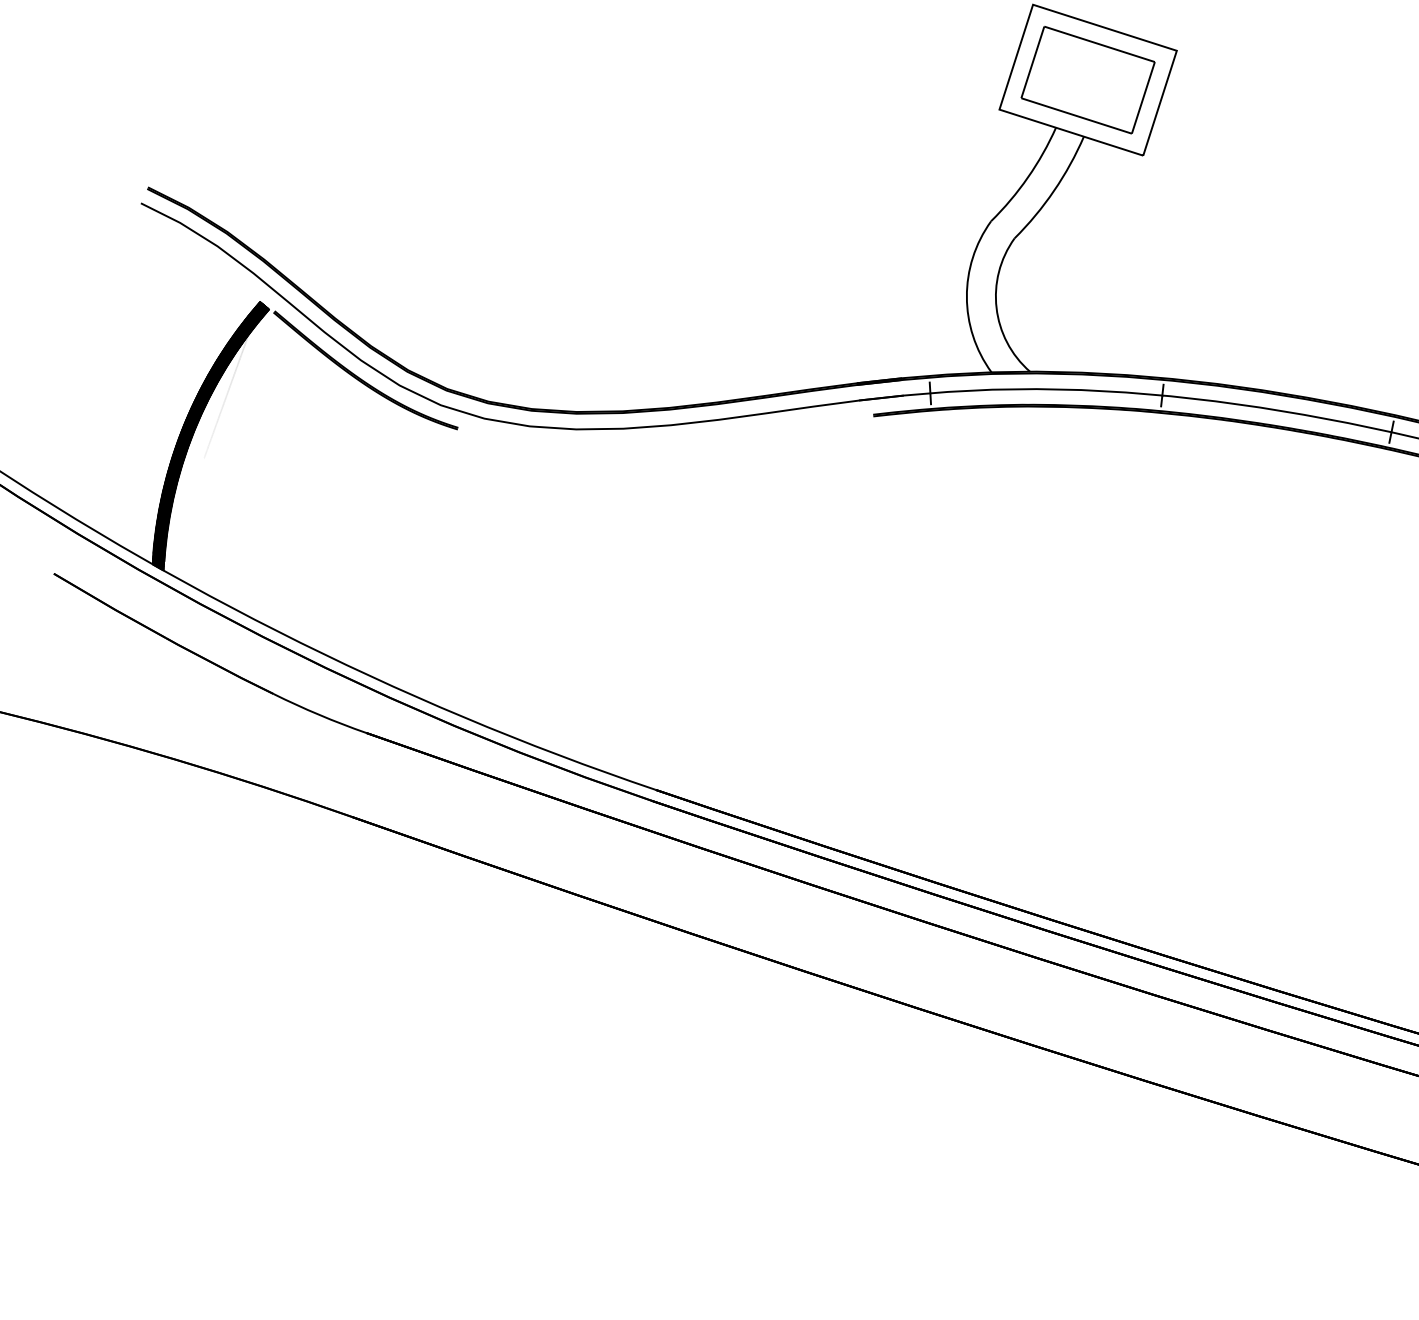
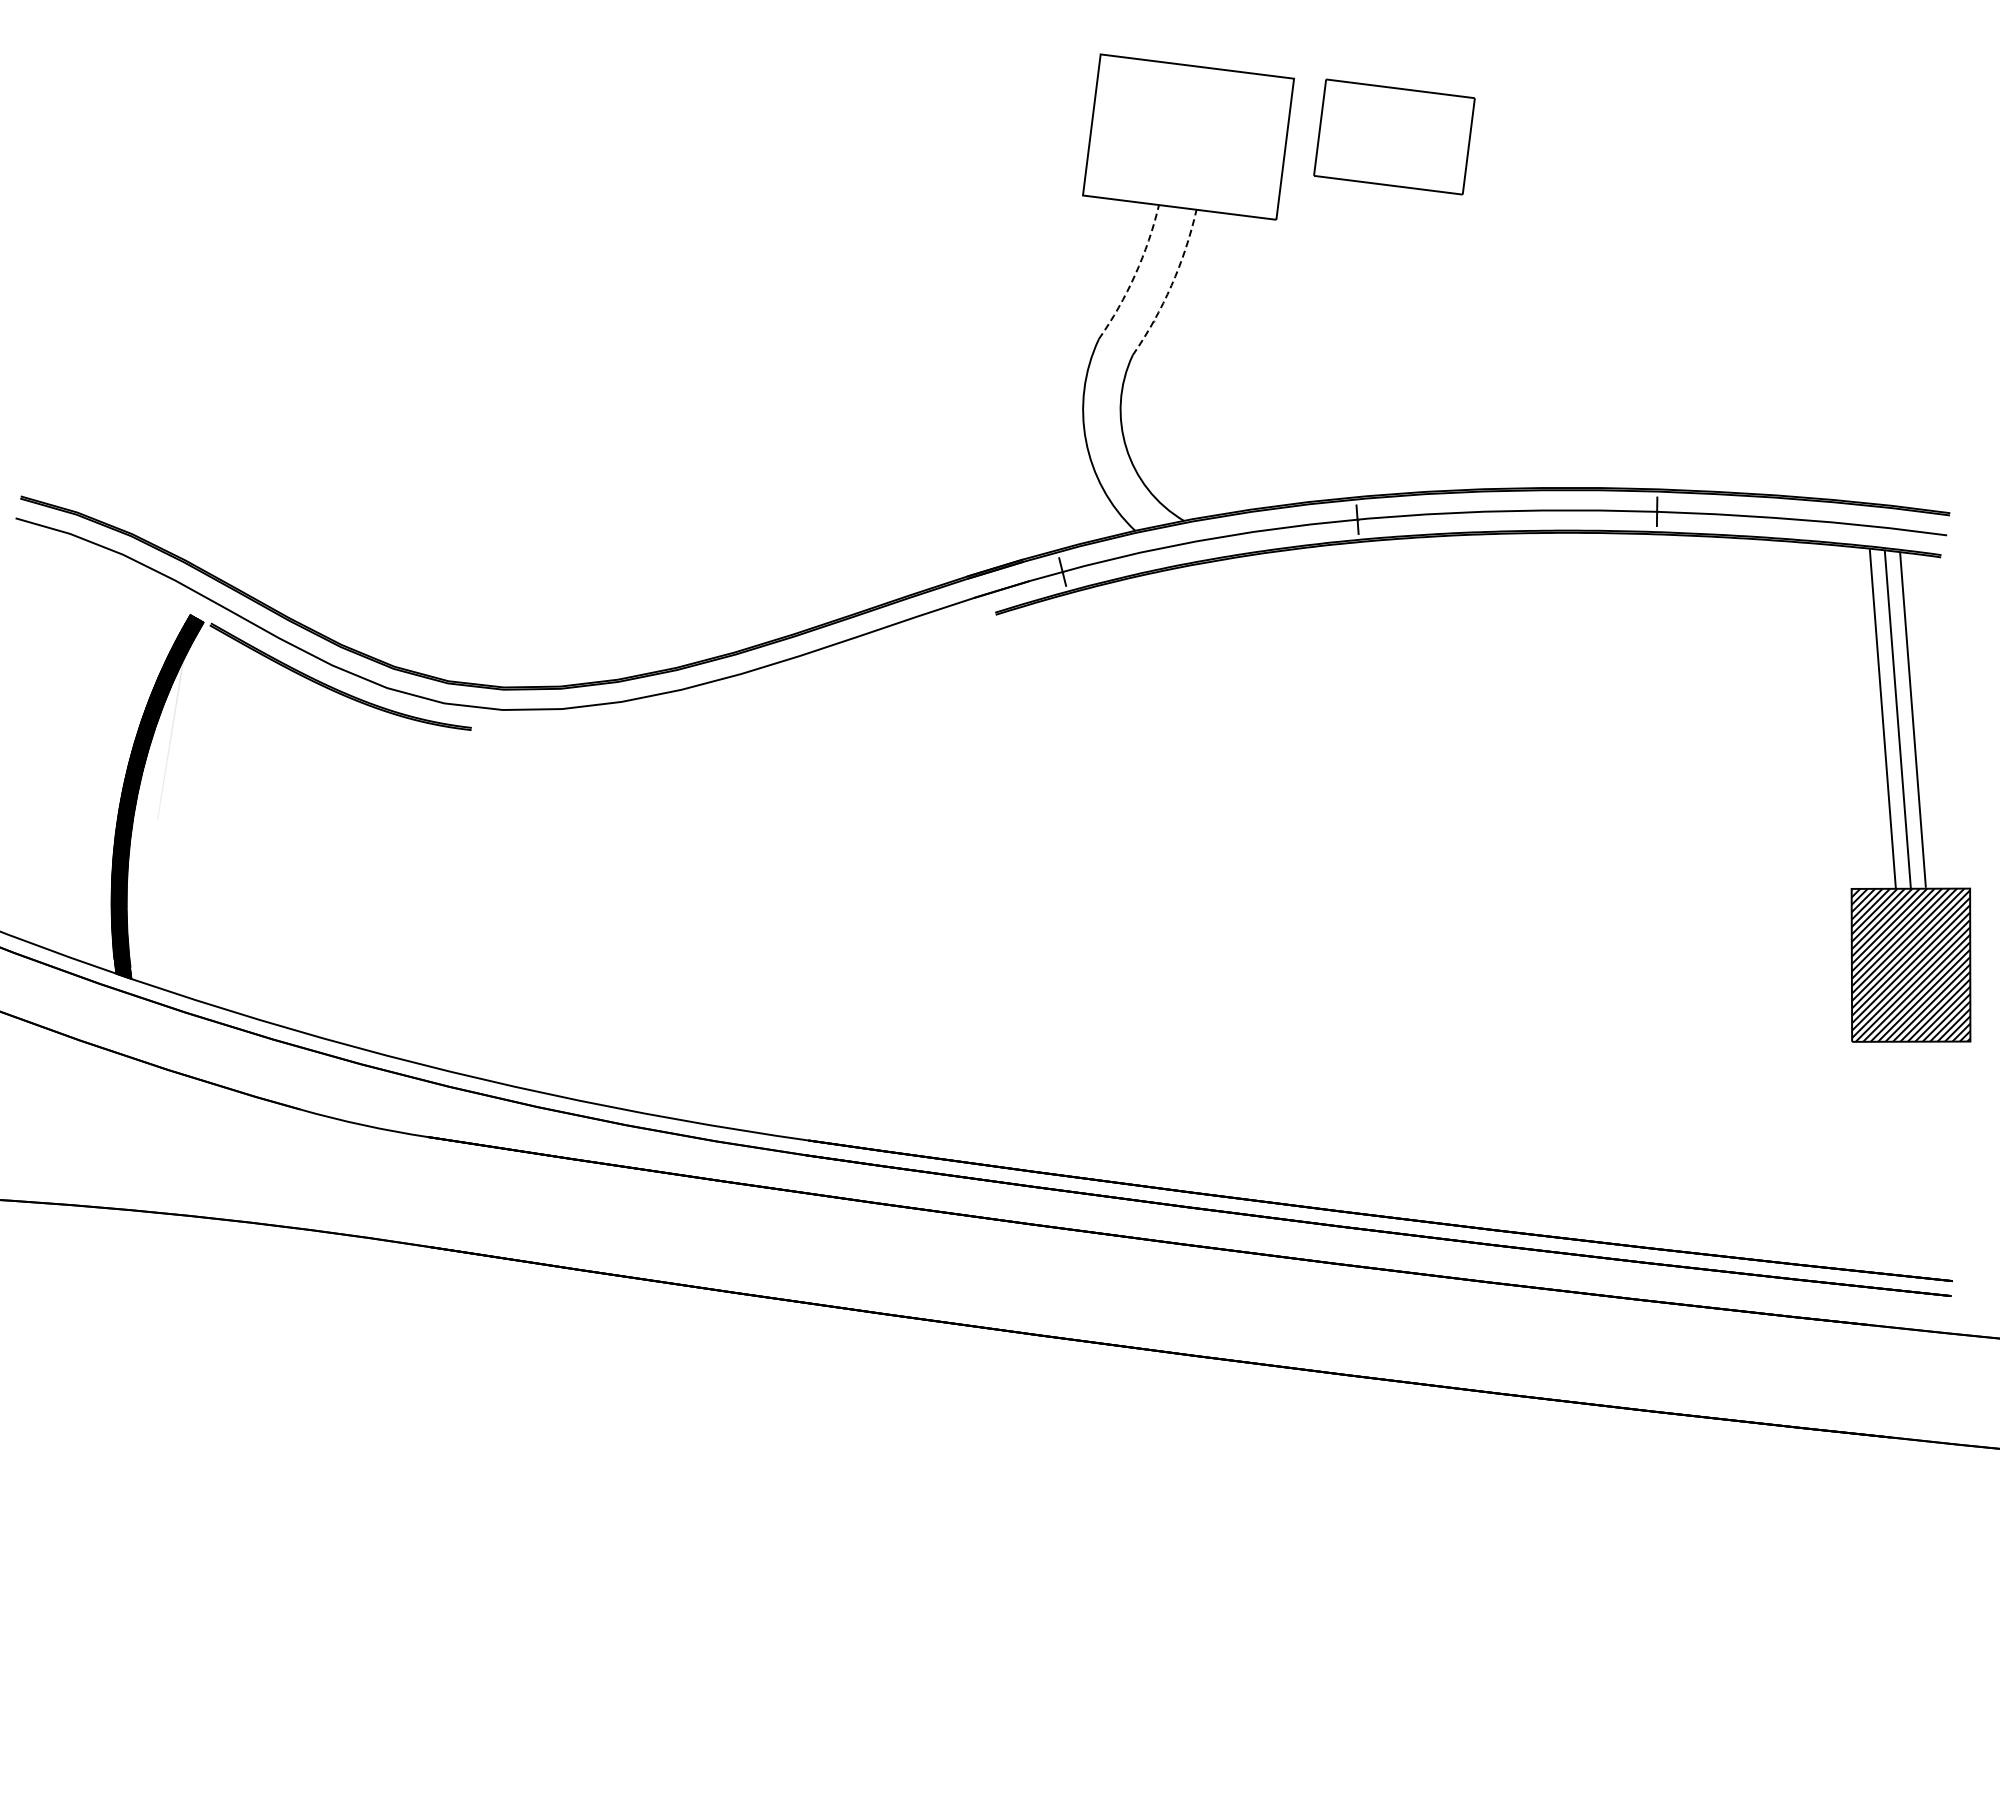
part: (1088, 79) -> (1394, 136), moved
arc: (1028, 177) -> (1135, 274), solid -> dashed
arc: (1054, 190) -> (1171, 285), solid -> dashed

